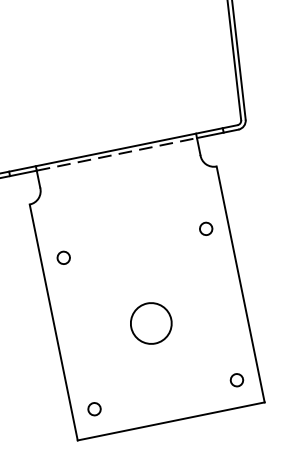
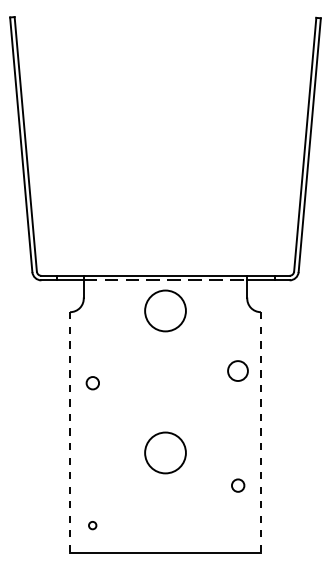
circle: (122, 183) -> (165, 310), added
circle: (206, 229) -> (238, 371), size x1.6
circle: (63, 258) -> (92, 383), moved
line: (240, 285) -> (260, 433), solid -> dashed
line: (54, 323) -> (70, 433), solid -> dashed
circle: (237, 380) -> (238, 485), moved
circle: (94, 409) -> (92, 525), size x0.6

